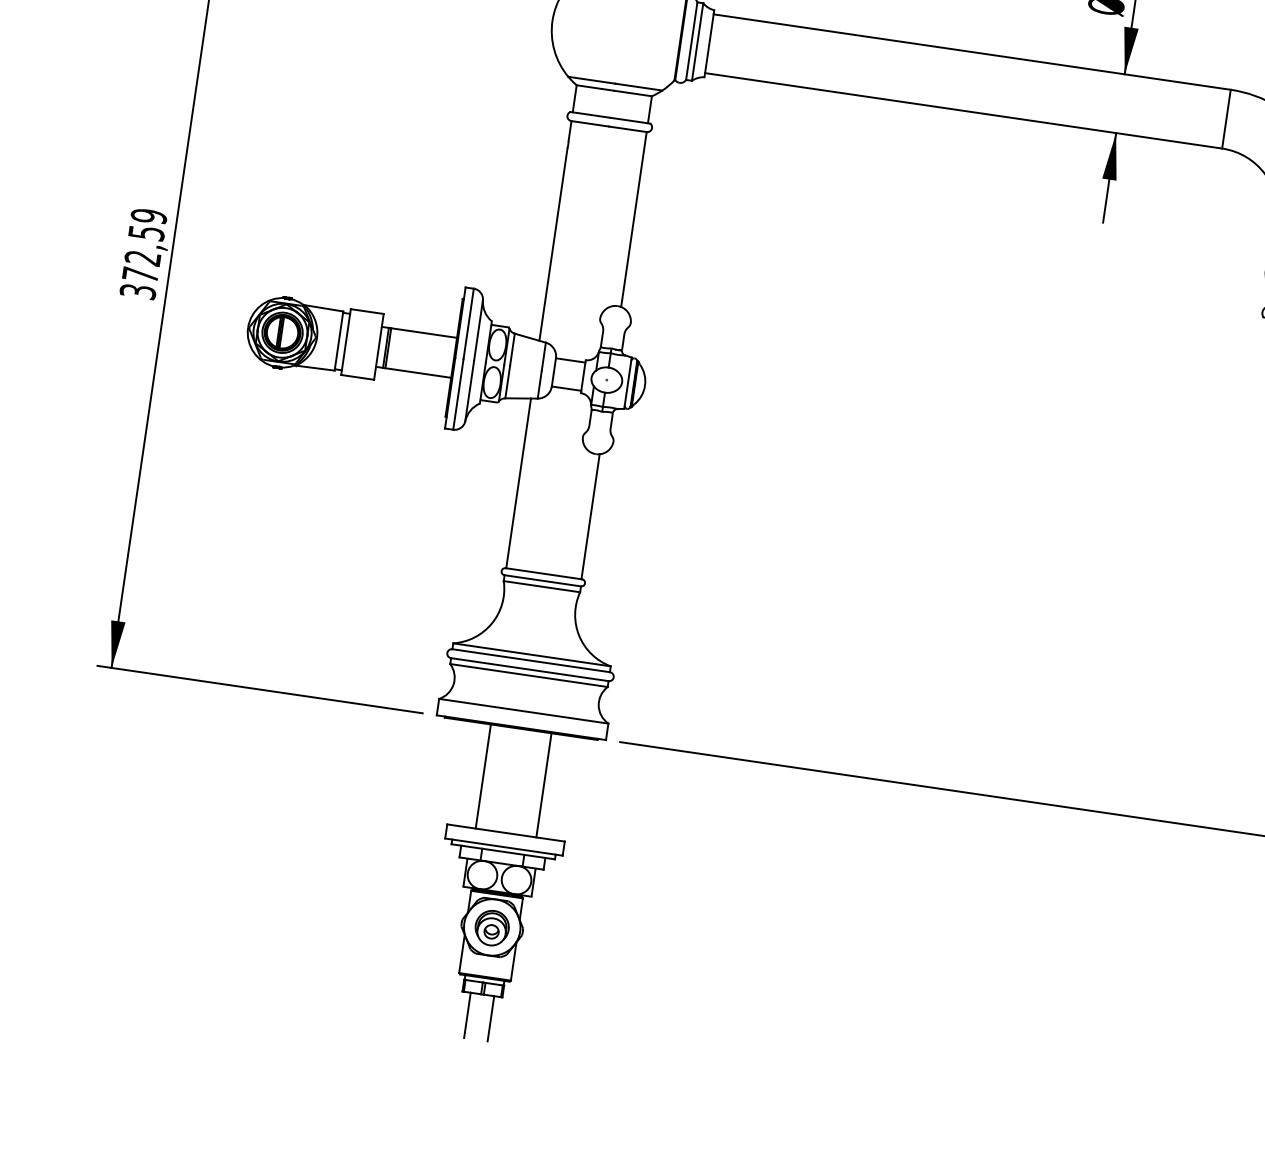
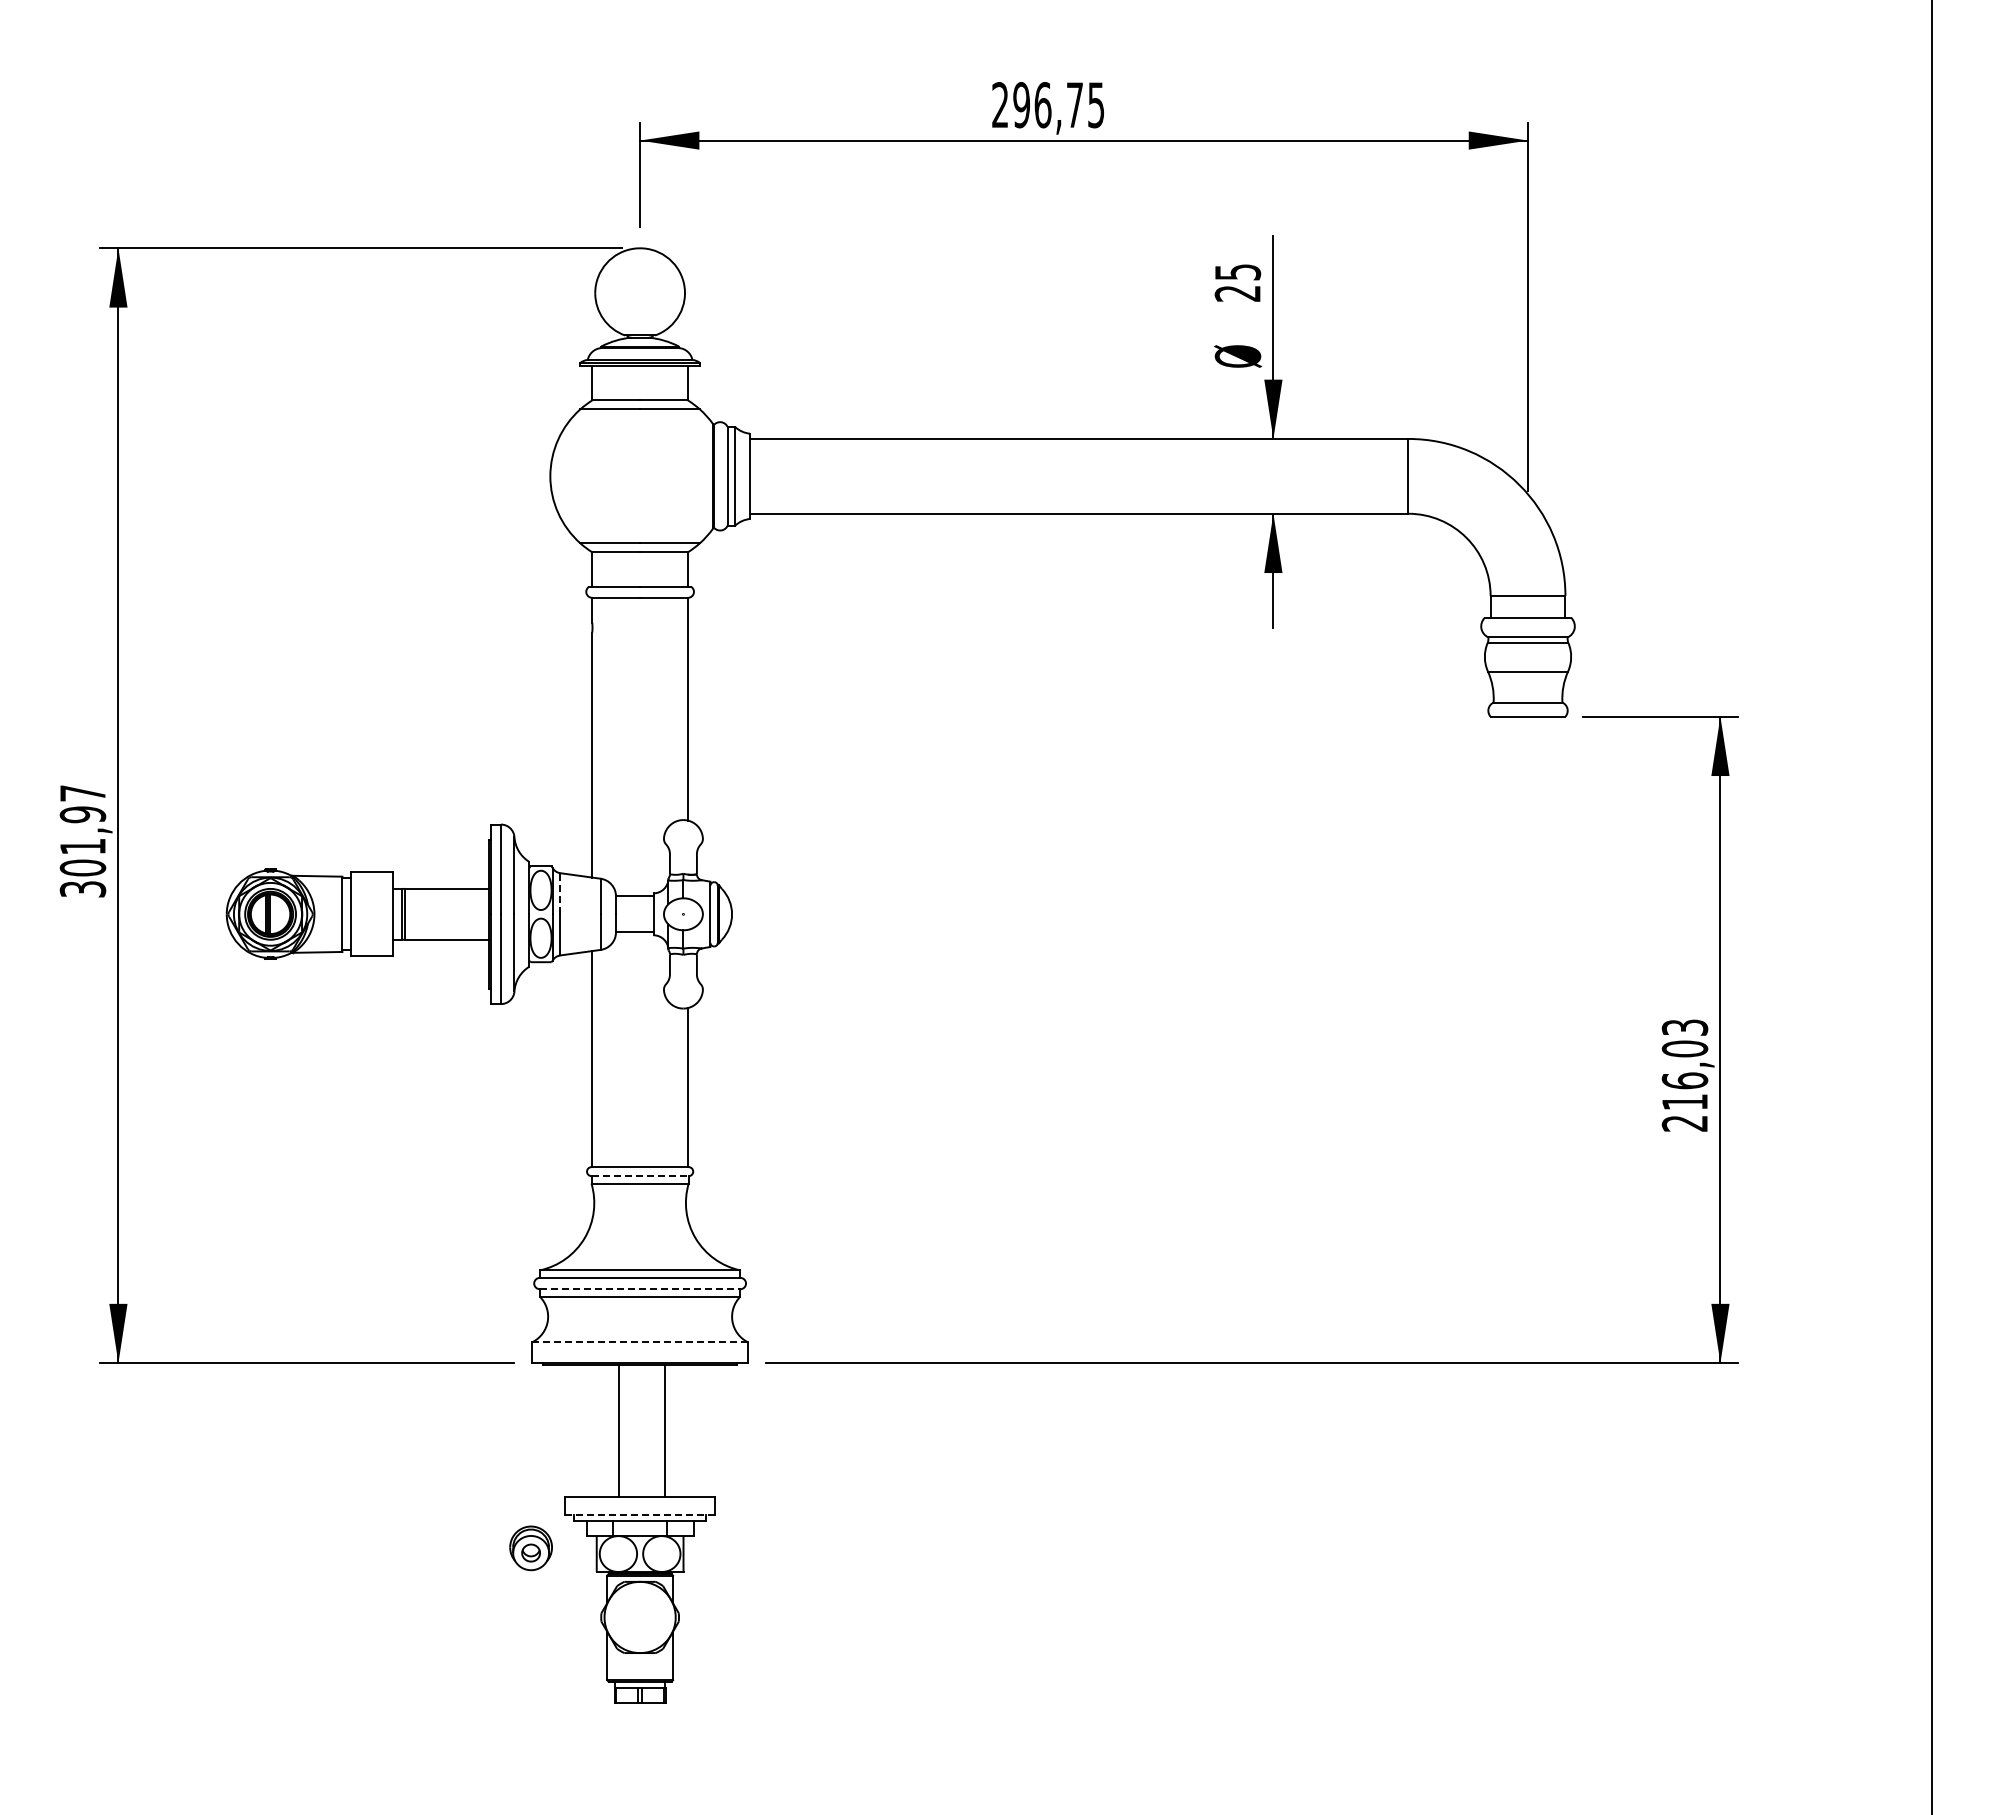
text: (144, 245) -> (82, 830), 372,59 -> 301,97
line: (512, 349) -> (560, 893), solid -> dashed
line: (543, 581) -> (640, 1176), solid -> dashed
line: (530, 669) -> (640, 1289), solid -> dashed
line: (524, 711) -> (640, 1342), solid -> dashed
line: (483, 776) -> (664, 1430), moved
line: (543, 785) -> (618, 1430), moved
line: (504, 847) -> (640, 1515), solid -> dashed
part: (491, 928) -> (530, 1548), moved
line: (467, 1015) -> (625, 1731), removed
line: (491, 1018) -> (655, 1731), removed

